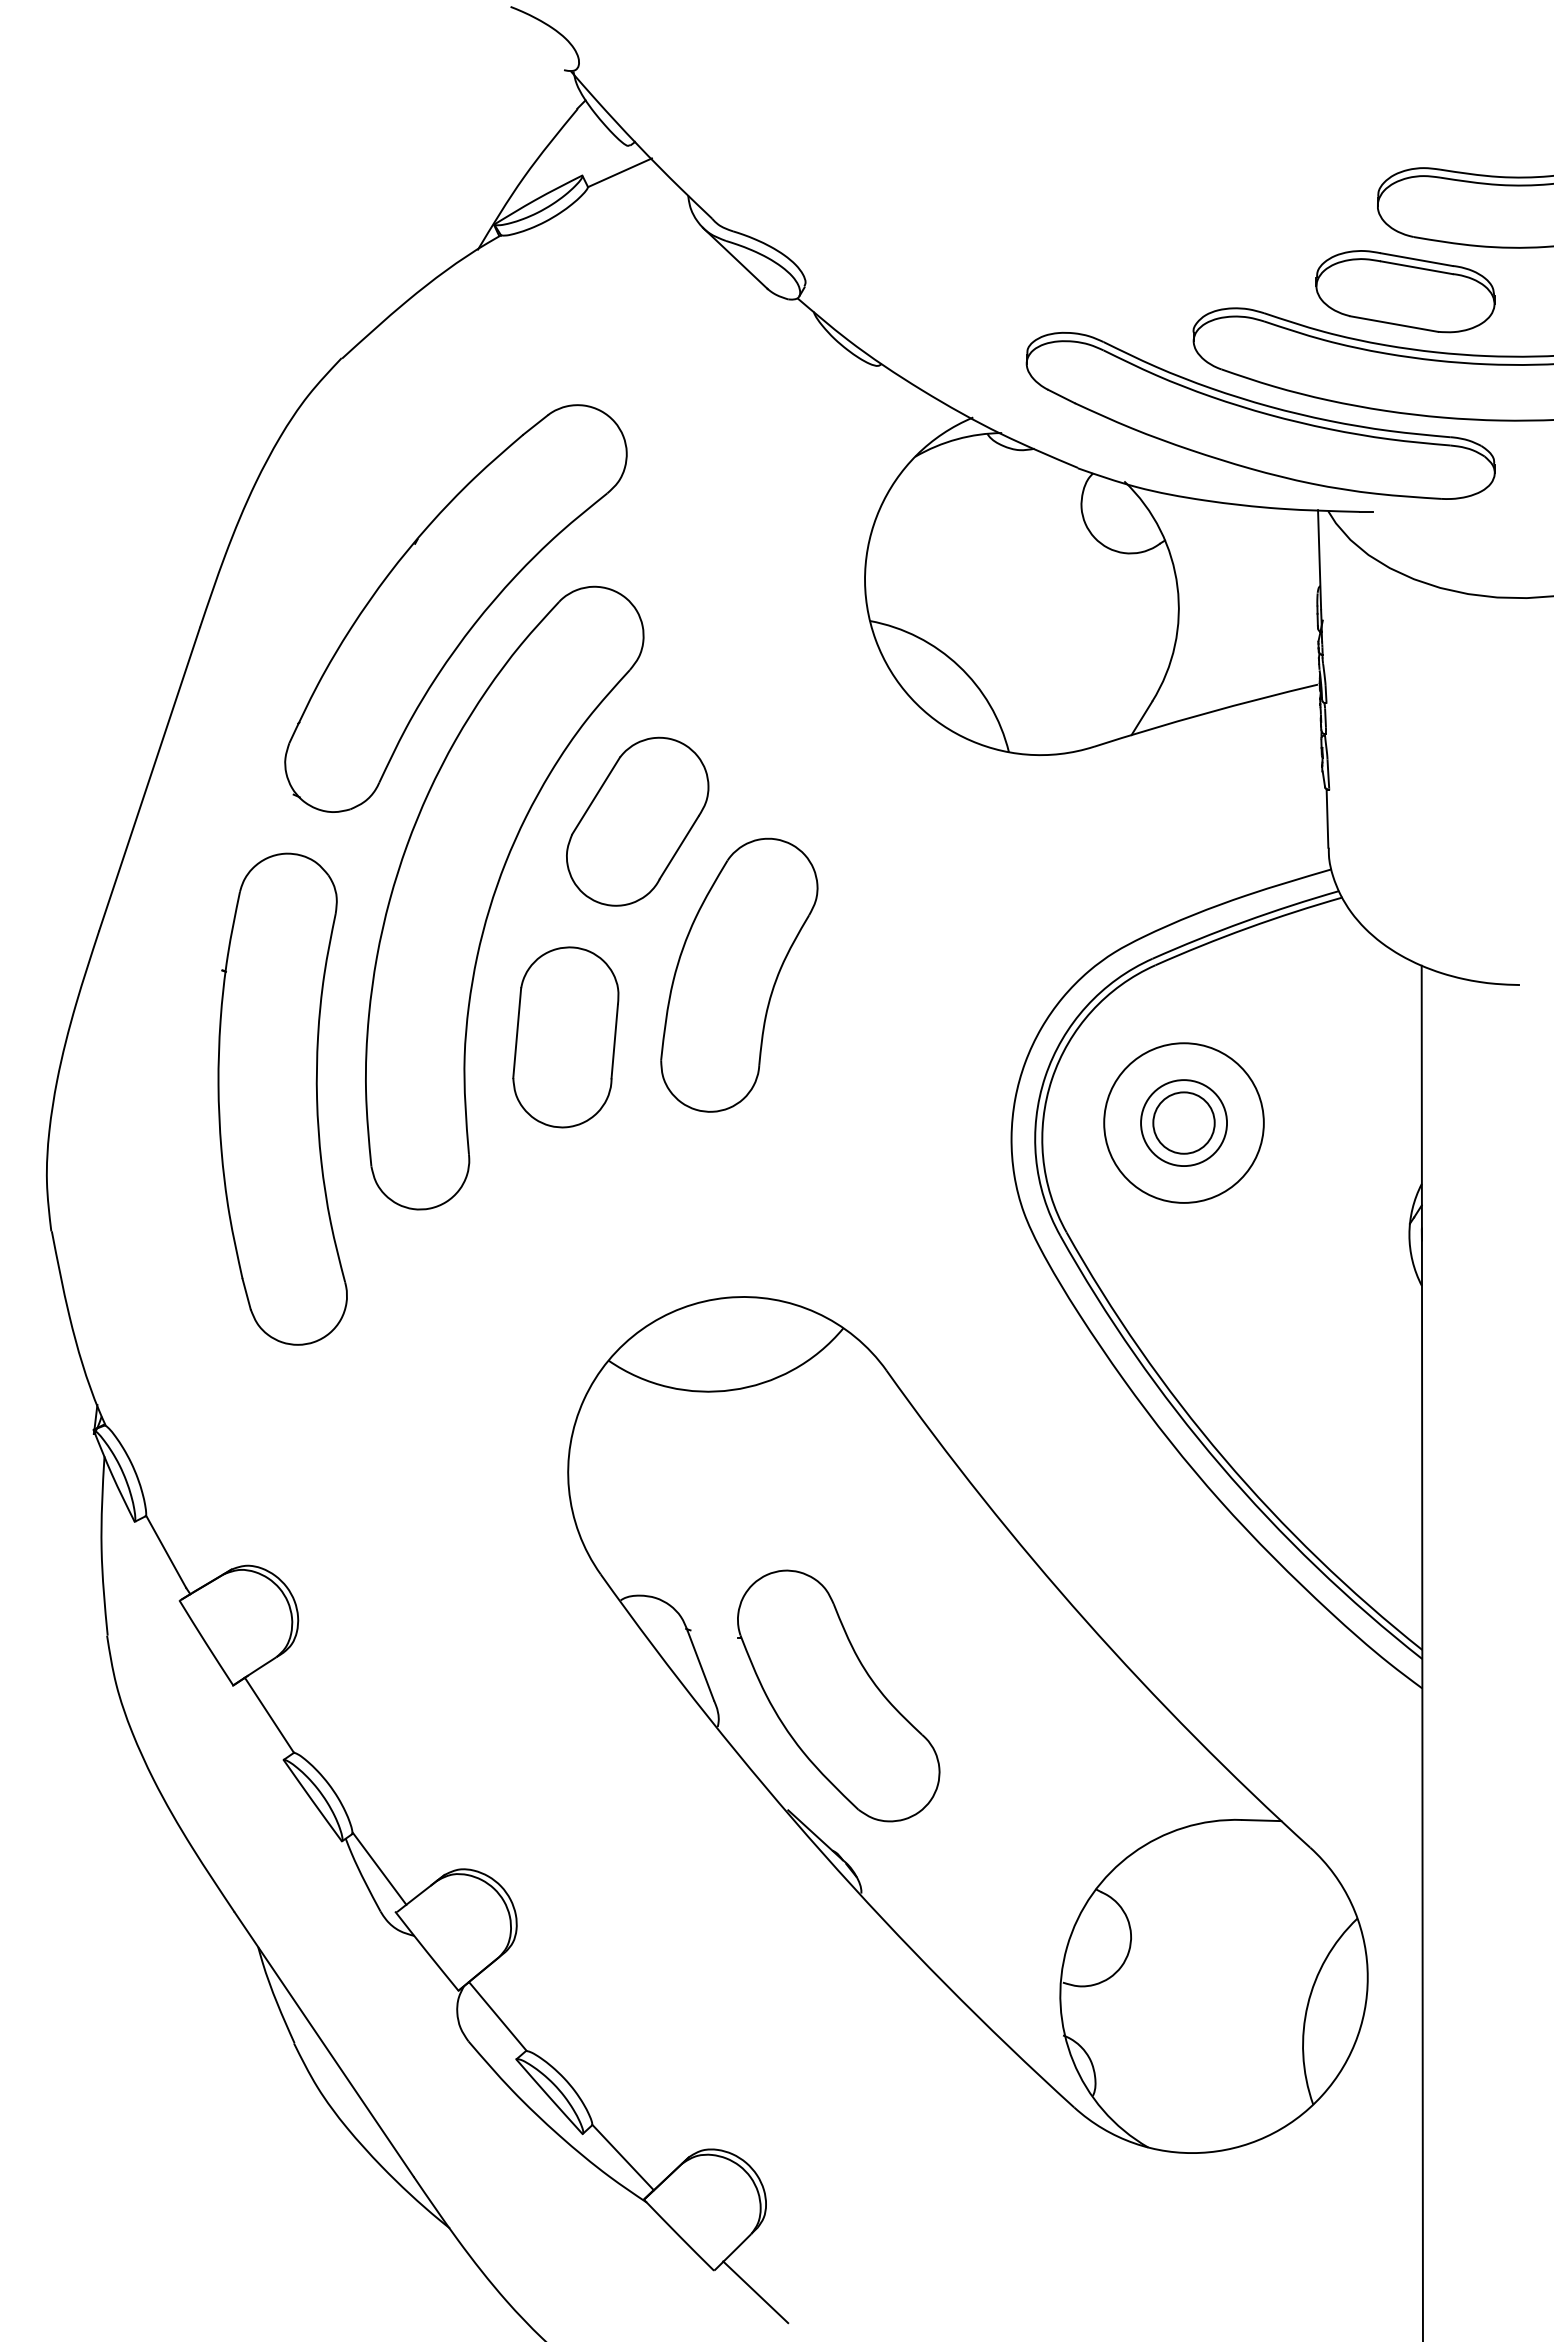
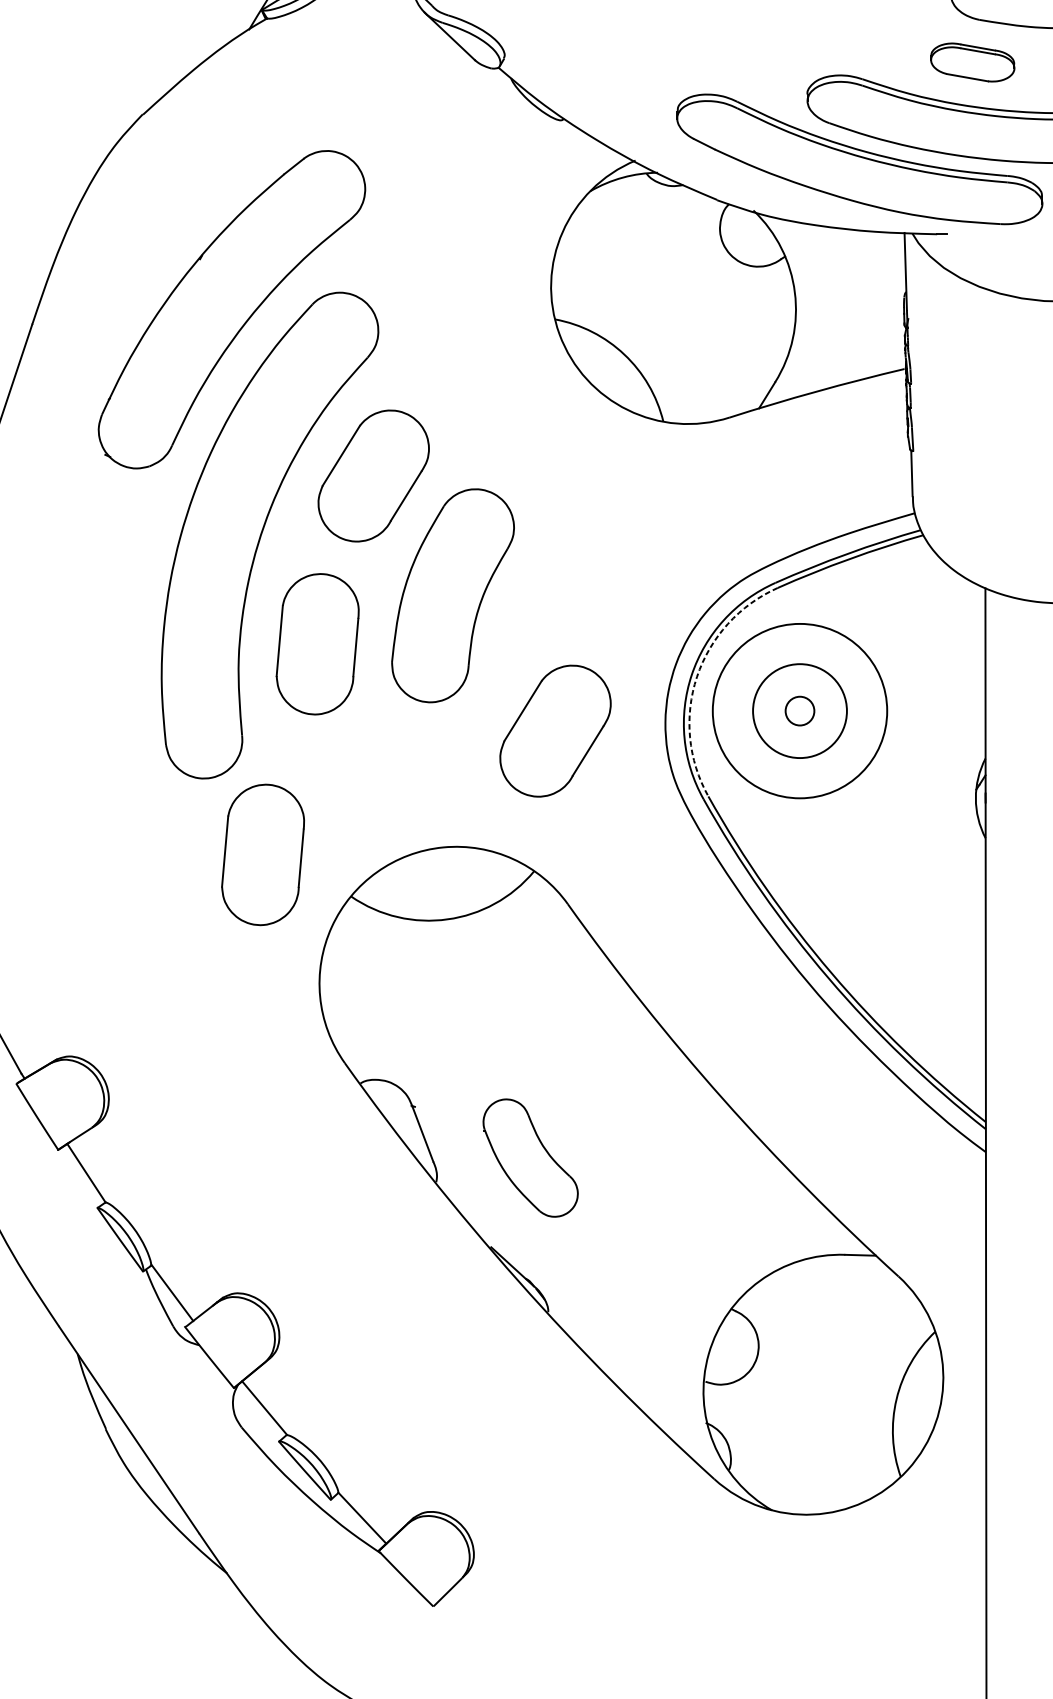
part: (1405, 291) -> (972, 62), size x0.6
arc: (1052, 1079) -> (697, 677), solid -> dashed
part: (282, 1098) -> (96, 691), removed
circle: (1183, 1122) -> (799, 710), size x0.6
circle: (1183, 1122) -> (799, 710), size x1.4
circle: (1184, 1123) -> (800, 711), size x1.4
part: (870, 1148) -> (555, 730), added
part: (495, 1307) -> (262, 855), added
part: (838, 1695) -> (530, 1157), size x0.6
line: (755, 2292) -> (465, 1623), removed

